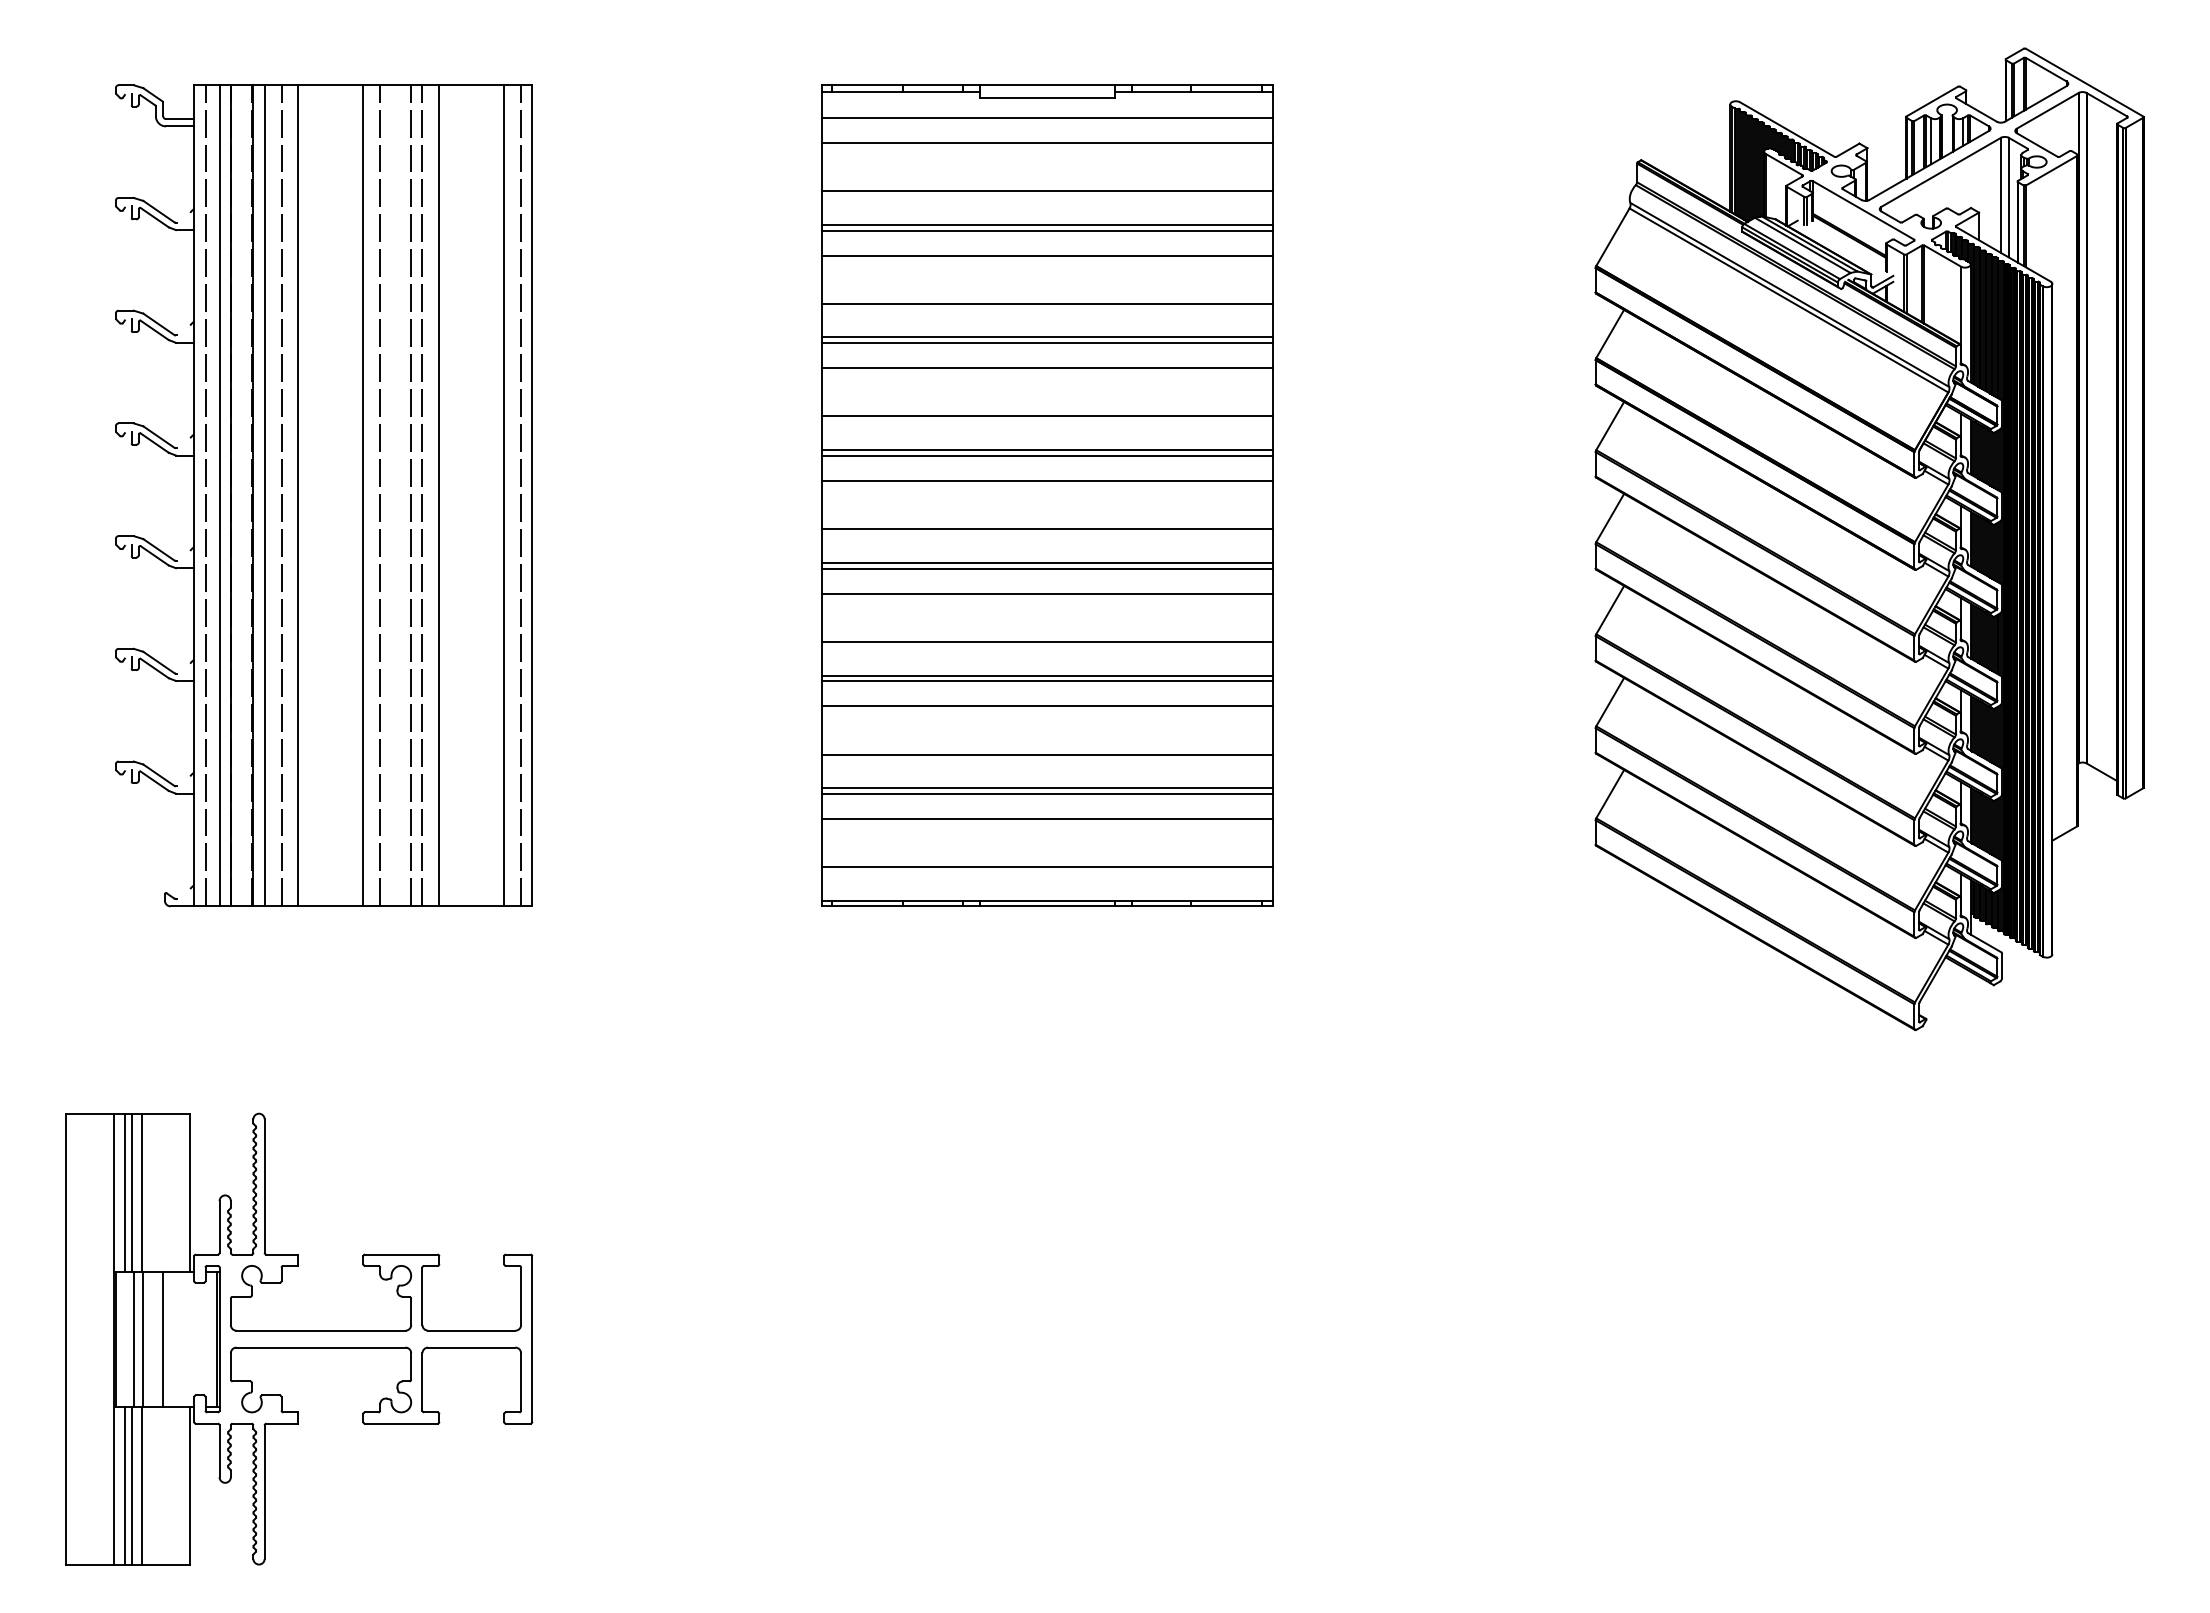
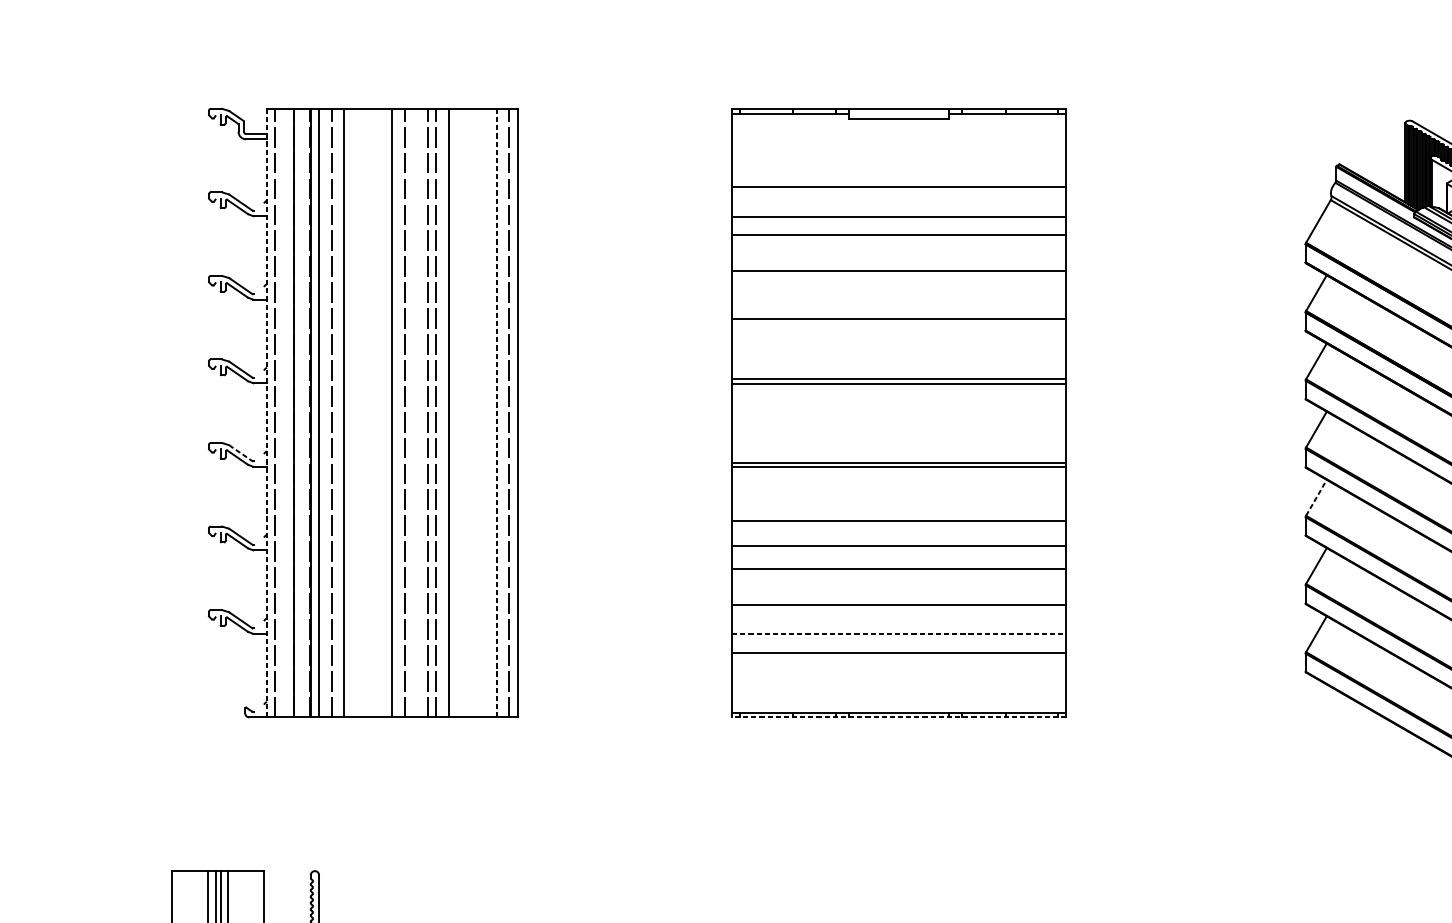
line: (1046, 117) -> (898, 132), removed
line: (1046, 142) -> (898, 151), removed
line: (1046, 224) -> (898, 212), removed
line: (1046, 337) -> (898, 295), removed
line: (1046, 343) -> (898, 300), removed
line: (1046, 416) -> (898, 354), removed
line: (1046, 481) -> (898, 402), removed
line: (194, 495) -> (267, 412), solid -> dashed
line: (219, 495) -> (285, 412), removed
line: (504, 495) -> (496, 412), solid -> dashed
line: (1046, 529) -> (898, 438), removed
line: (158, 549) -> (240, 452), solid -> dashed
line: (1046, 593) -> (898, 485), removed
line: (1610, 610) -> (1316, 498), solid -> dashed
line: (1046, 681) -> (898, 550), removed
line: (1046, 788) -> (898, 630), removed
line: (1047, 794) -> (899, 634), solid -> dashed
line: (1046, 867) -> (898, 688), removed
line: (1046, 906) -> (898, 717), solid -> dashed

